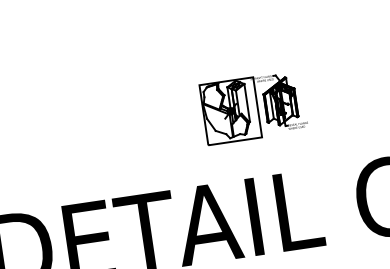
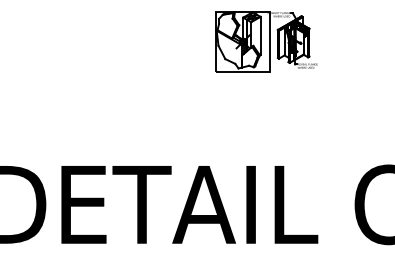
part: (253, 107) -> (266, 41), moved

